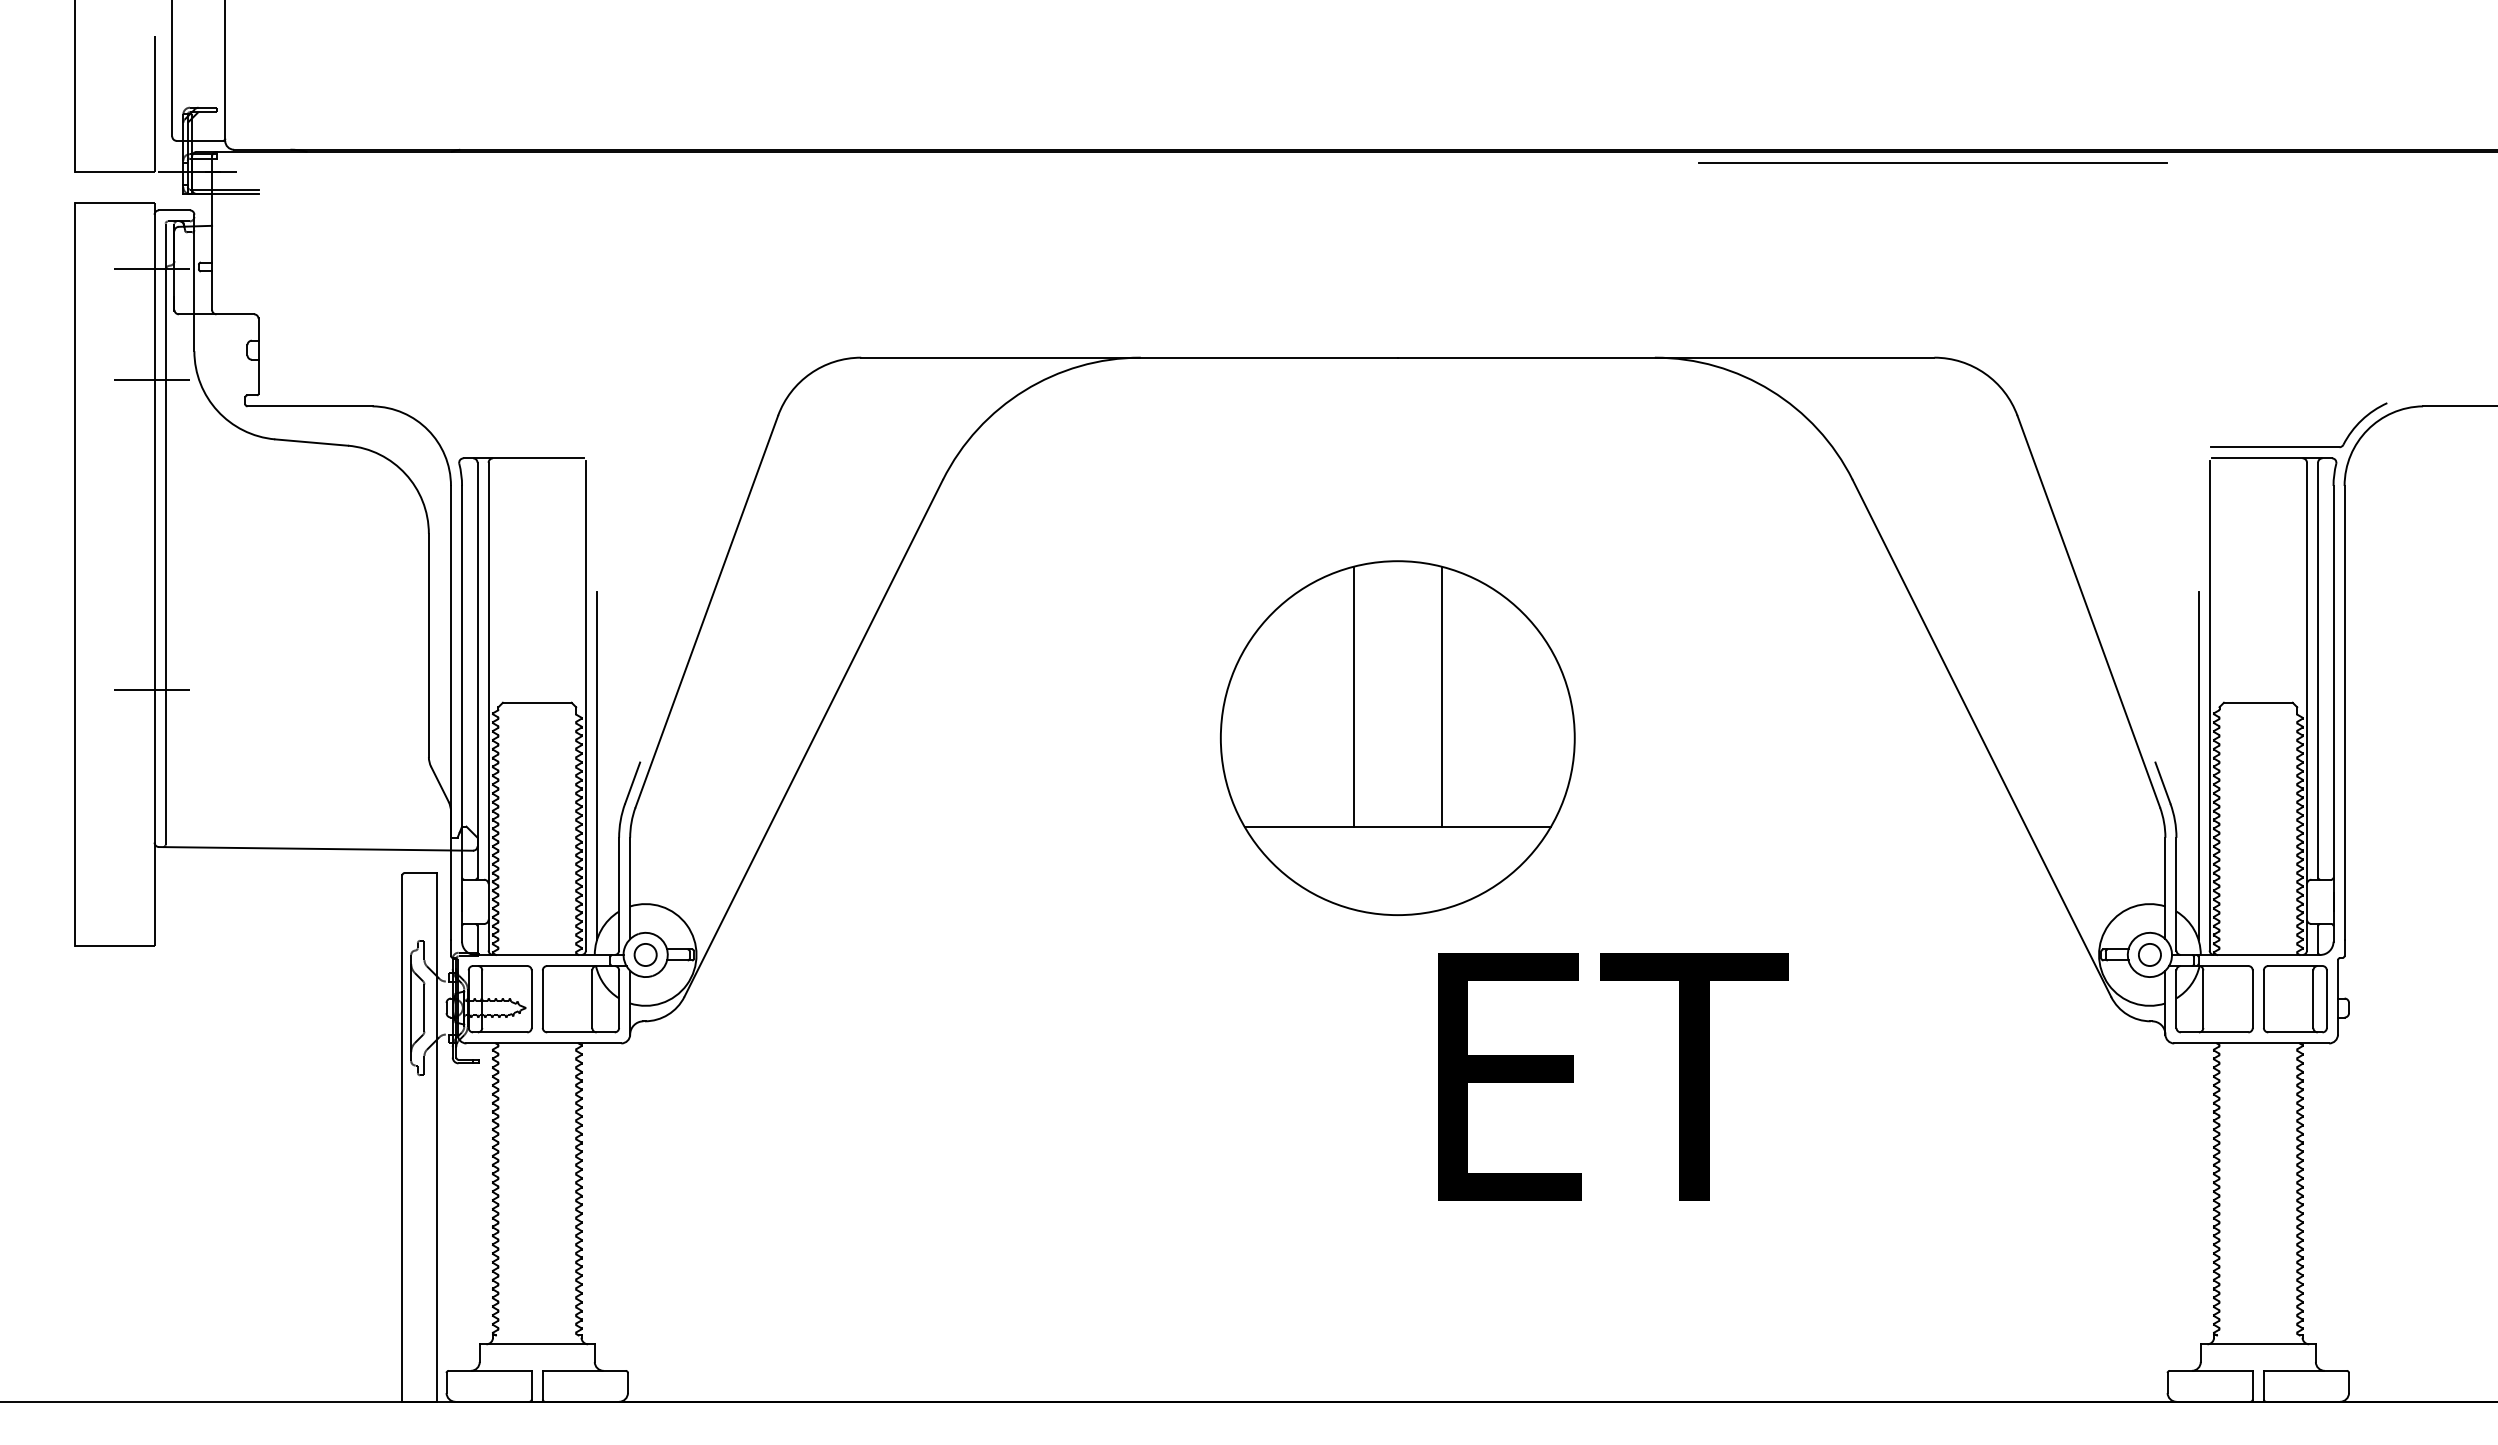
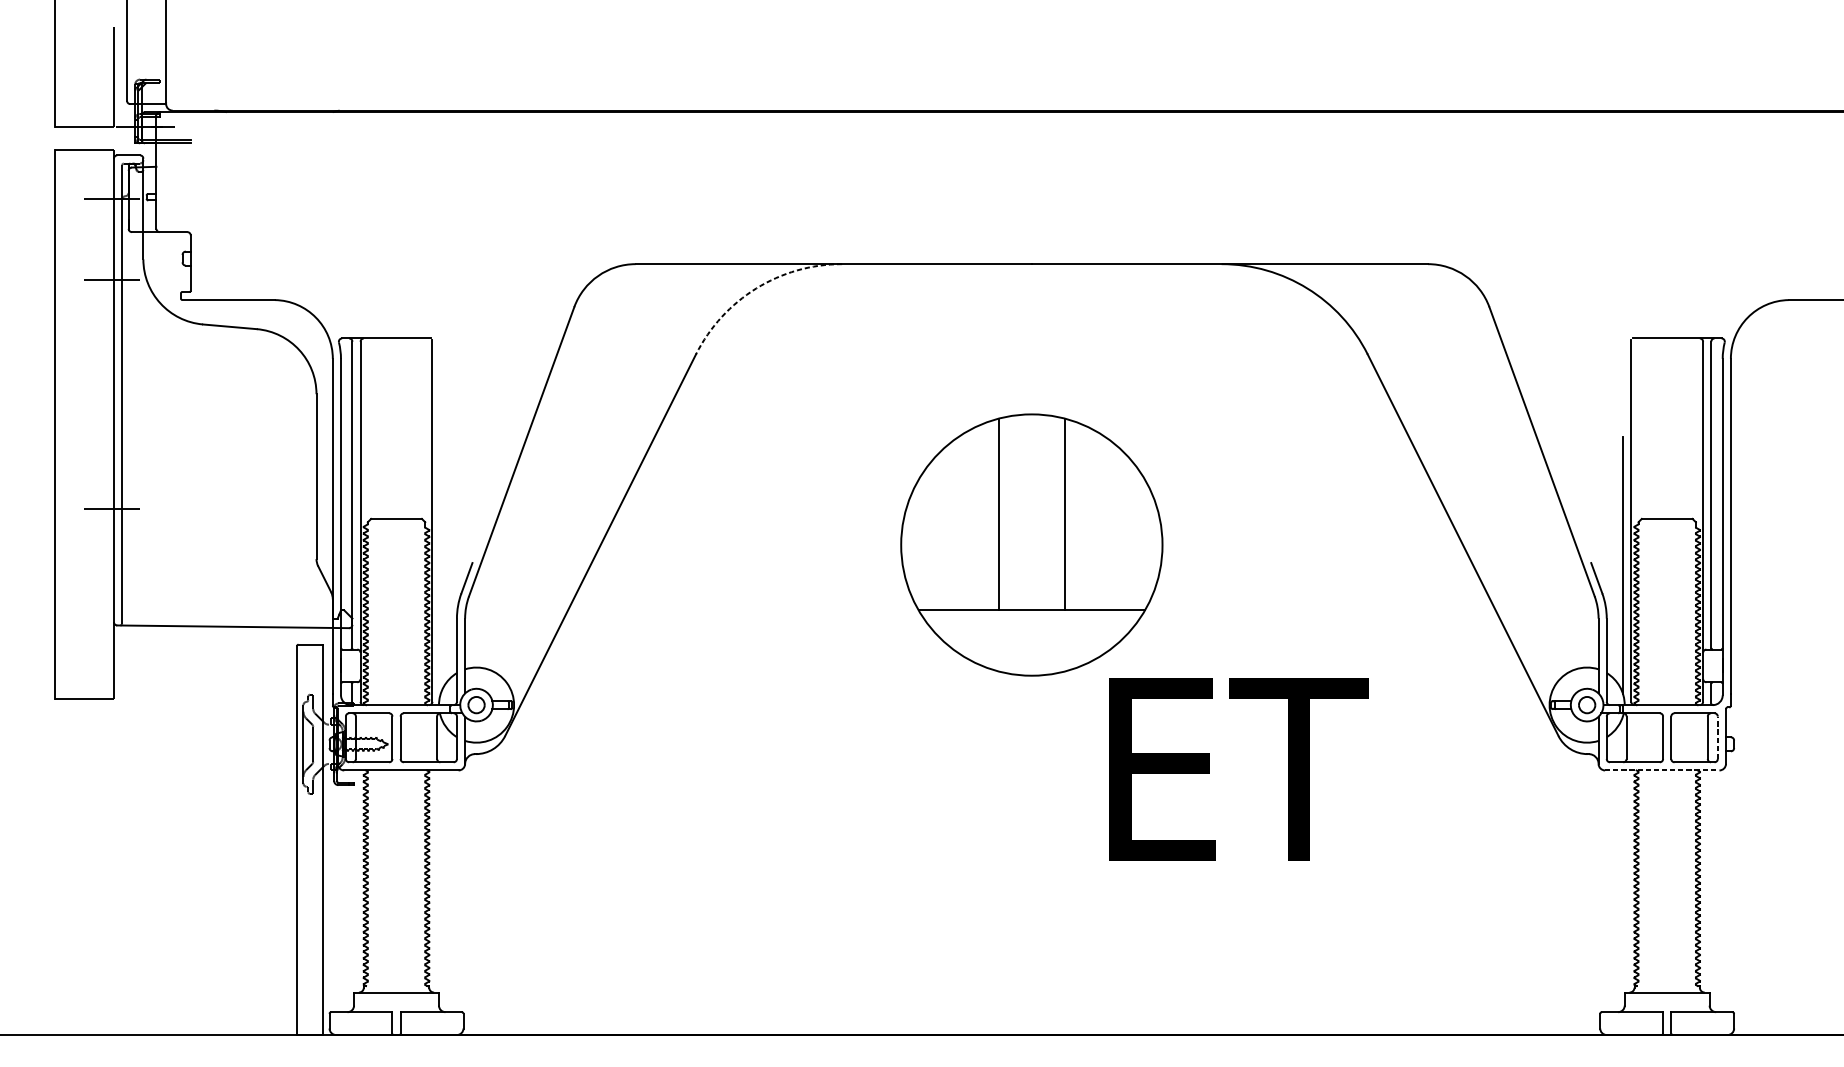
line: (1933, 163) -> (1427, 120), removed
arc: (1024, 390) -> (756, 288), solid -> dashed
part: (2298, 446) -> (1696, 329), removed
line: (597, 766) -> (440, 565), removed
line: (2326, 999) -> (1717, 738), solid -> dashed
line: (2252, 1043) -> (1662, 770), solid -> dashed
text: (1613, 1076) -> (1239, 769), moved

